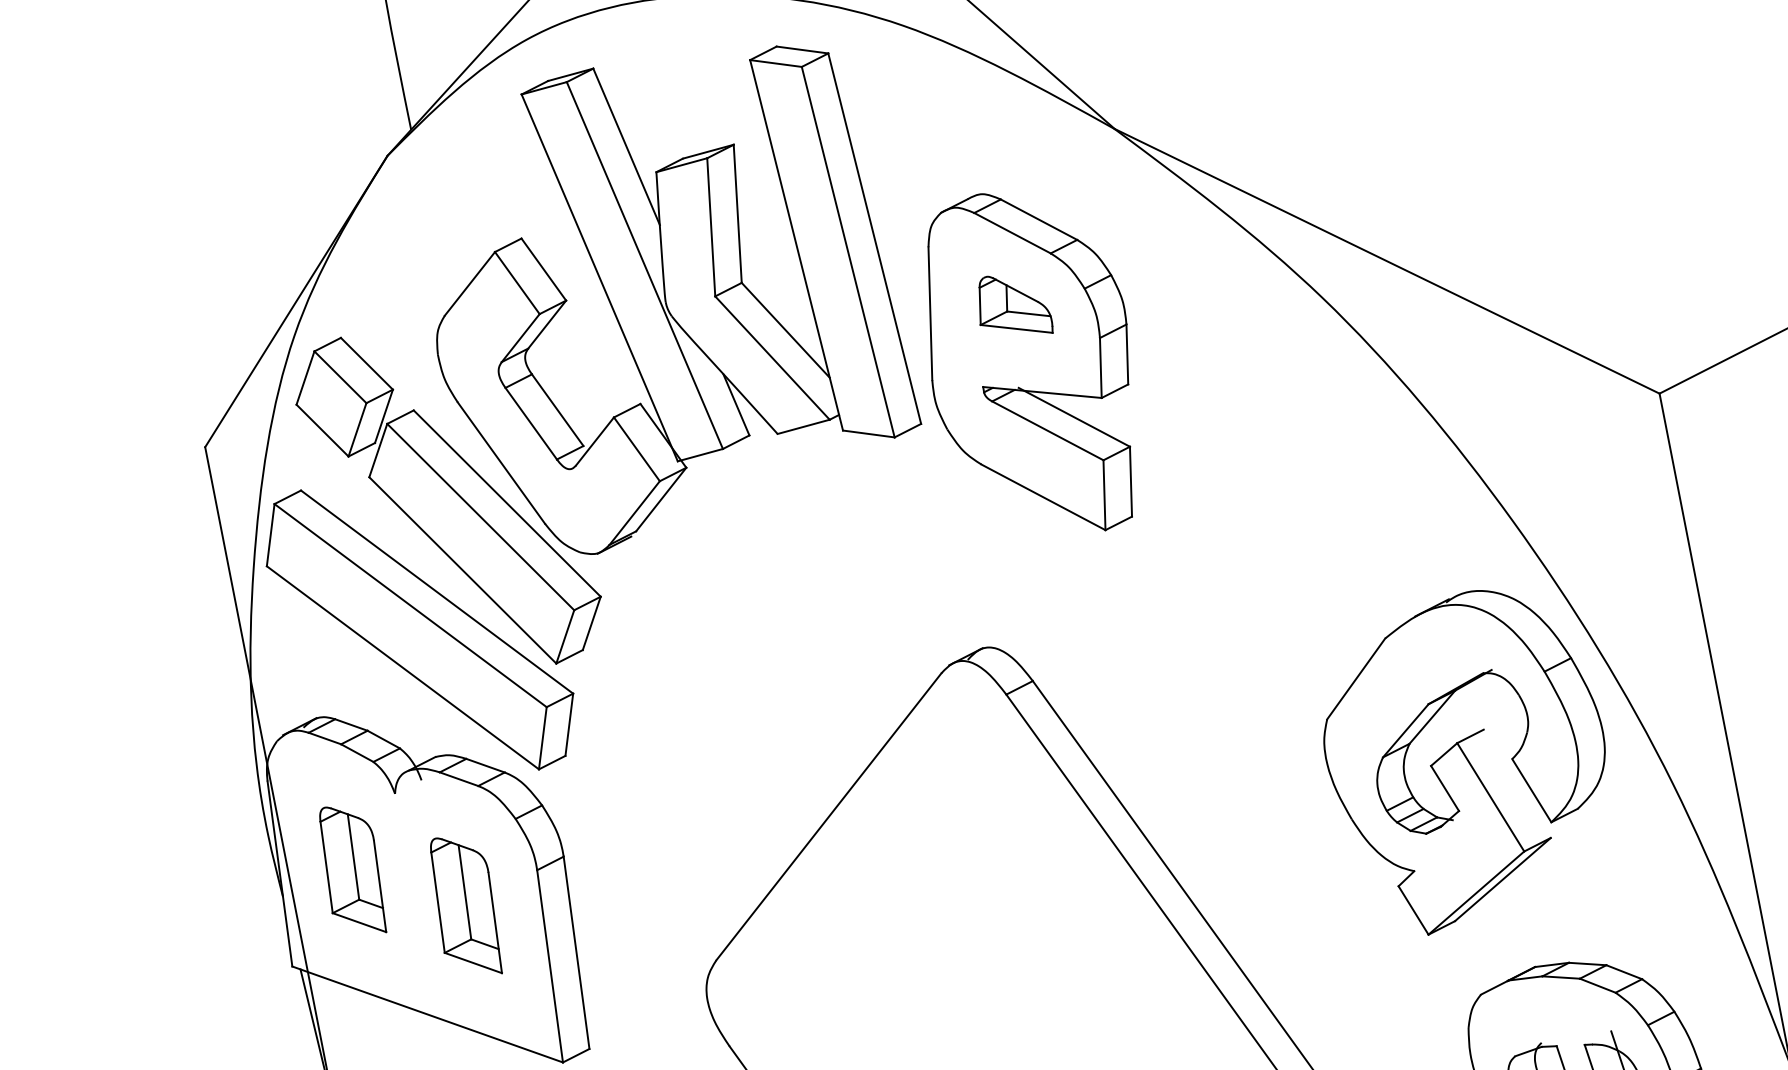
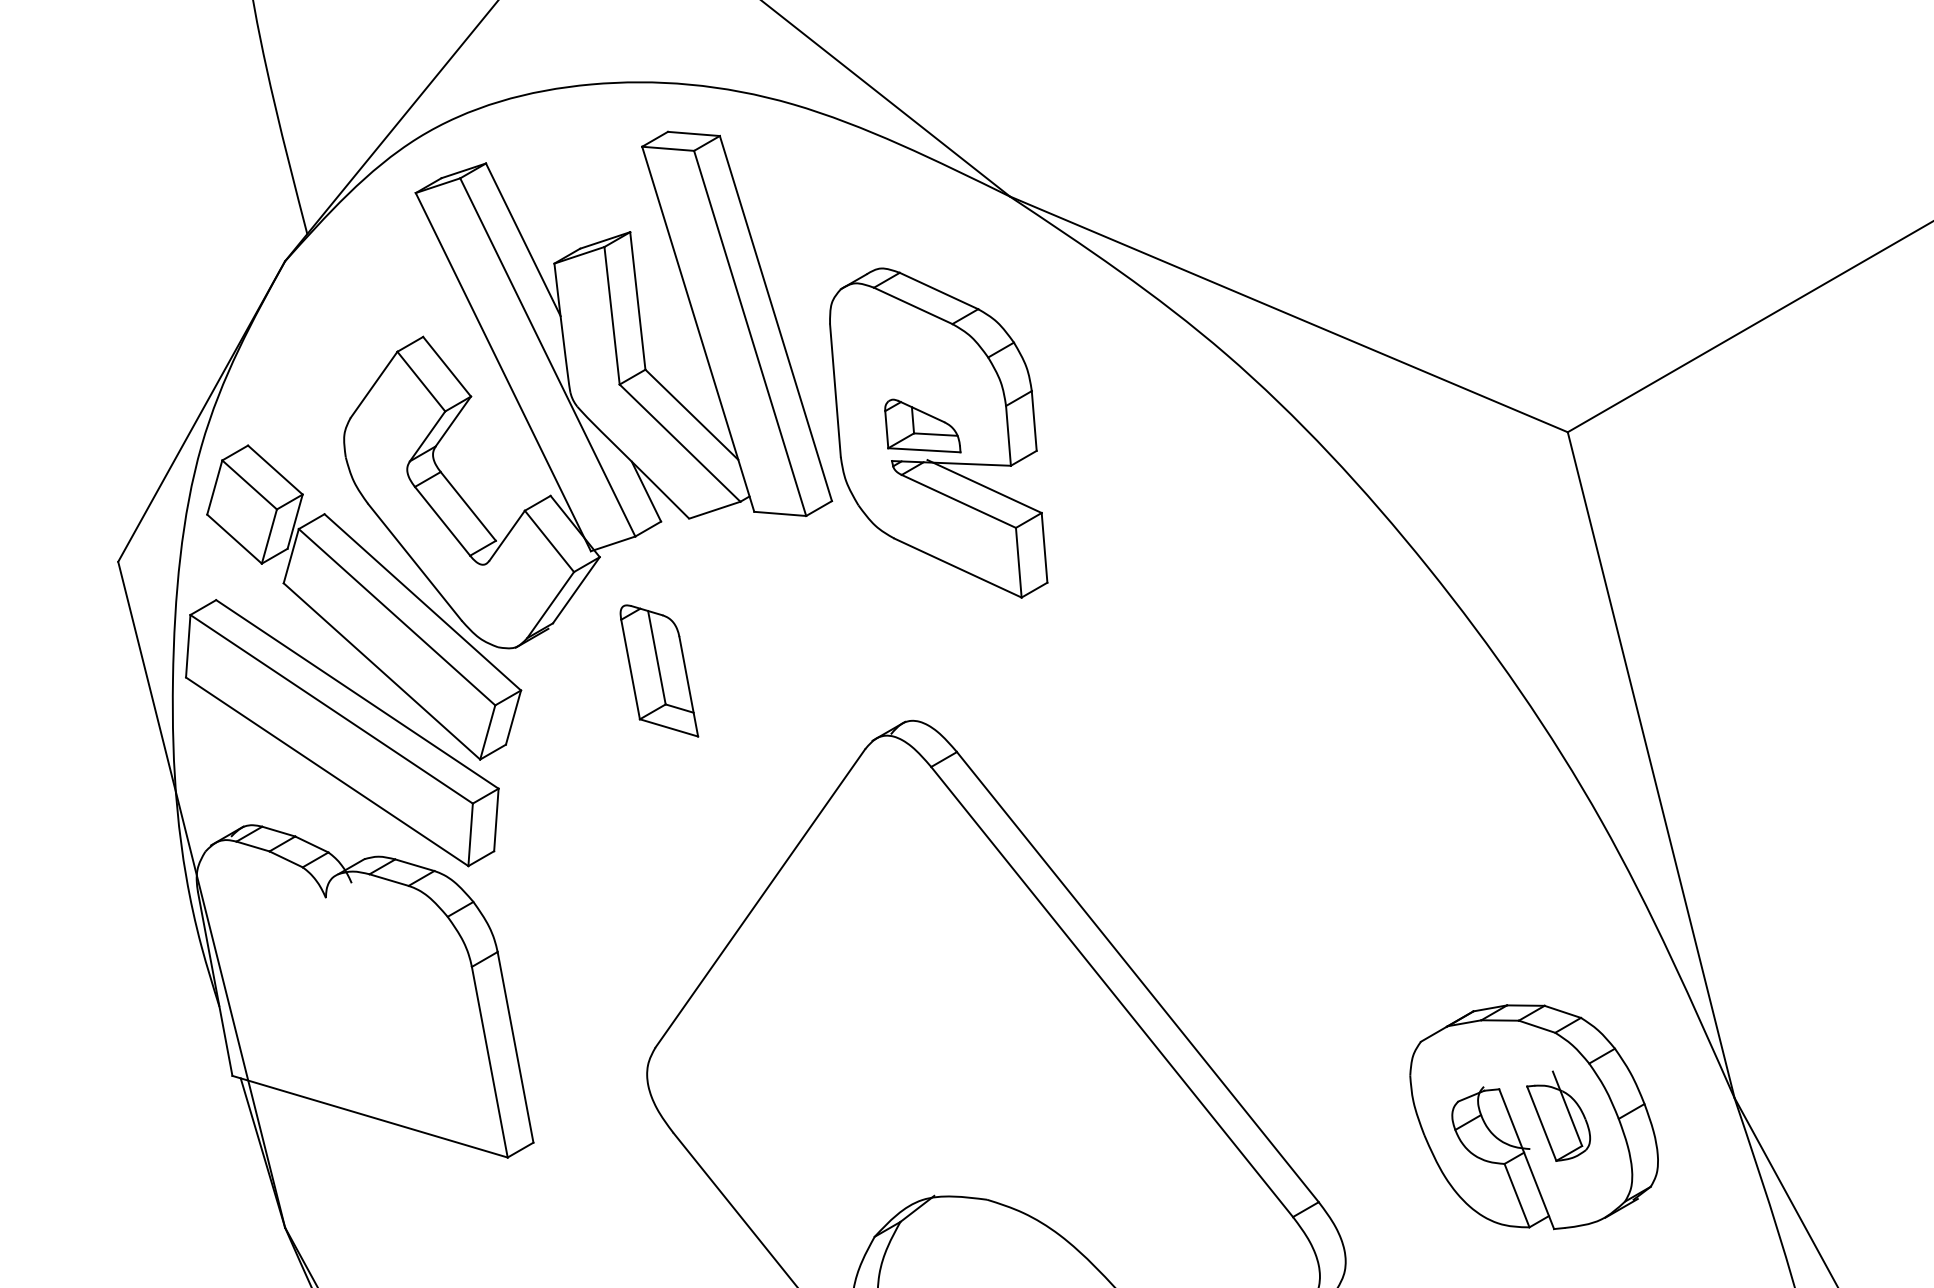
part: (1016, 304) -> (922, 425), moved
part: (1463, 763) -> (1391, 811), removed
part: (353, 869) -> (288, 975), removed
part: (466, 905) -> (659, 670), moved

